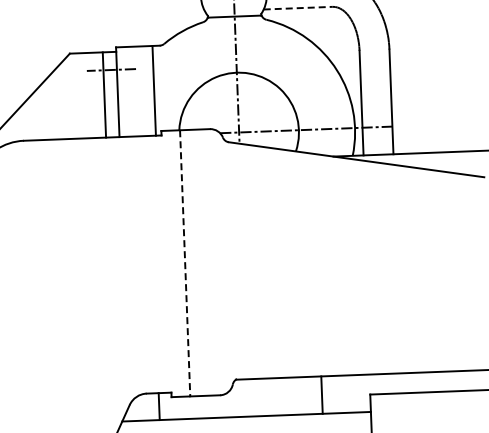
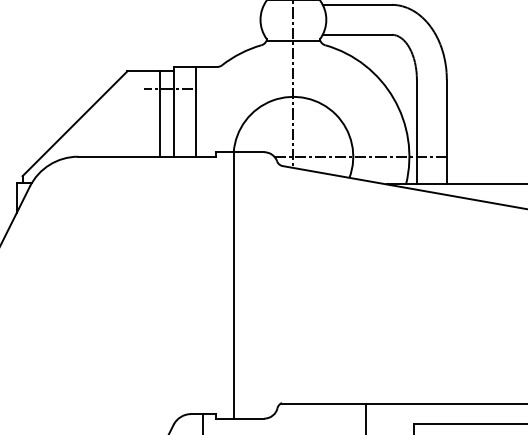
line: (298, 7) -> (357, 34), dashed -> solid
line: (154, 90) -> (196, 111), moved
line: (185, 264) -> (234, 286), dashed -> solid

